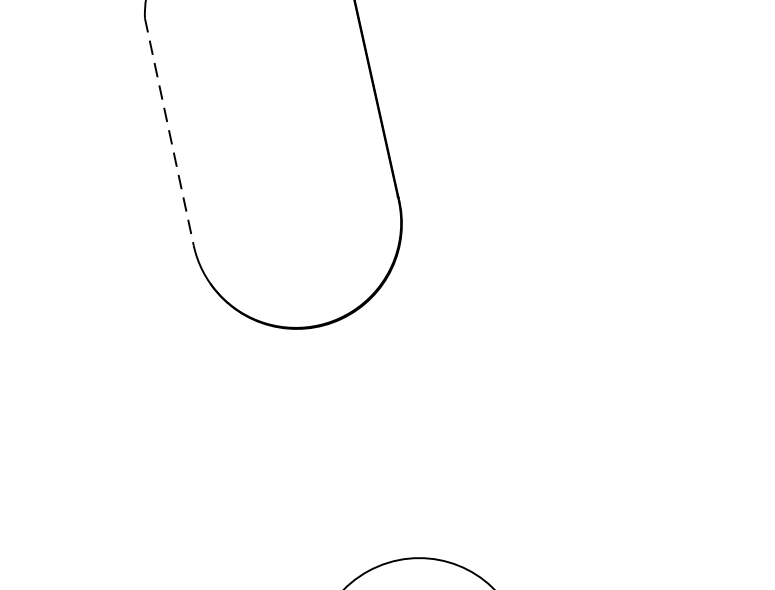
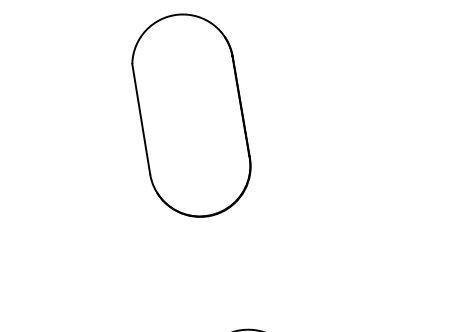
line: (169, 132) -> (141, 119), dashed -> solid

